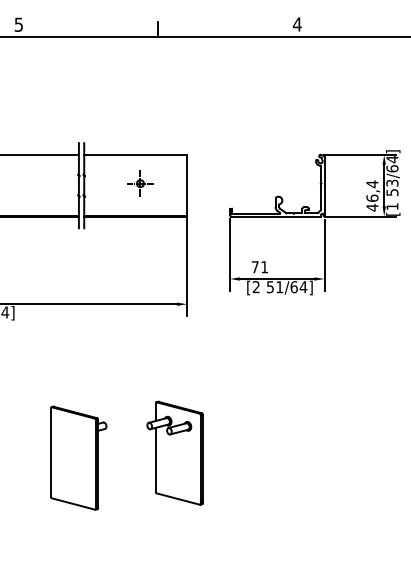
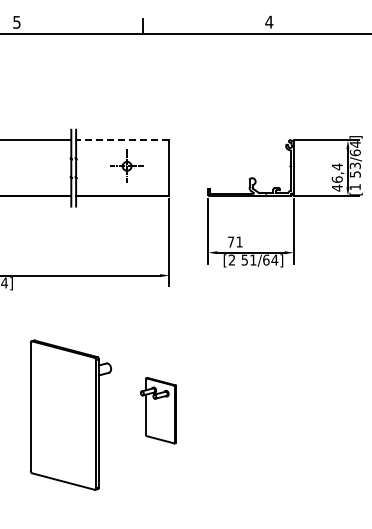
line: (135, 155) -> (122, 140), solid -> dashed
part: (139, 183) -> (126, 166), size x1.4
part: (175, 453) -> (158, 410), size x0.7
part: (79, 457) -> (71, 414), size x1.6

